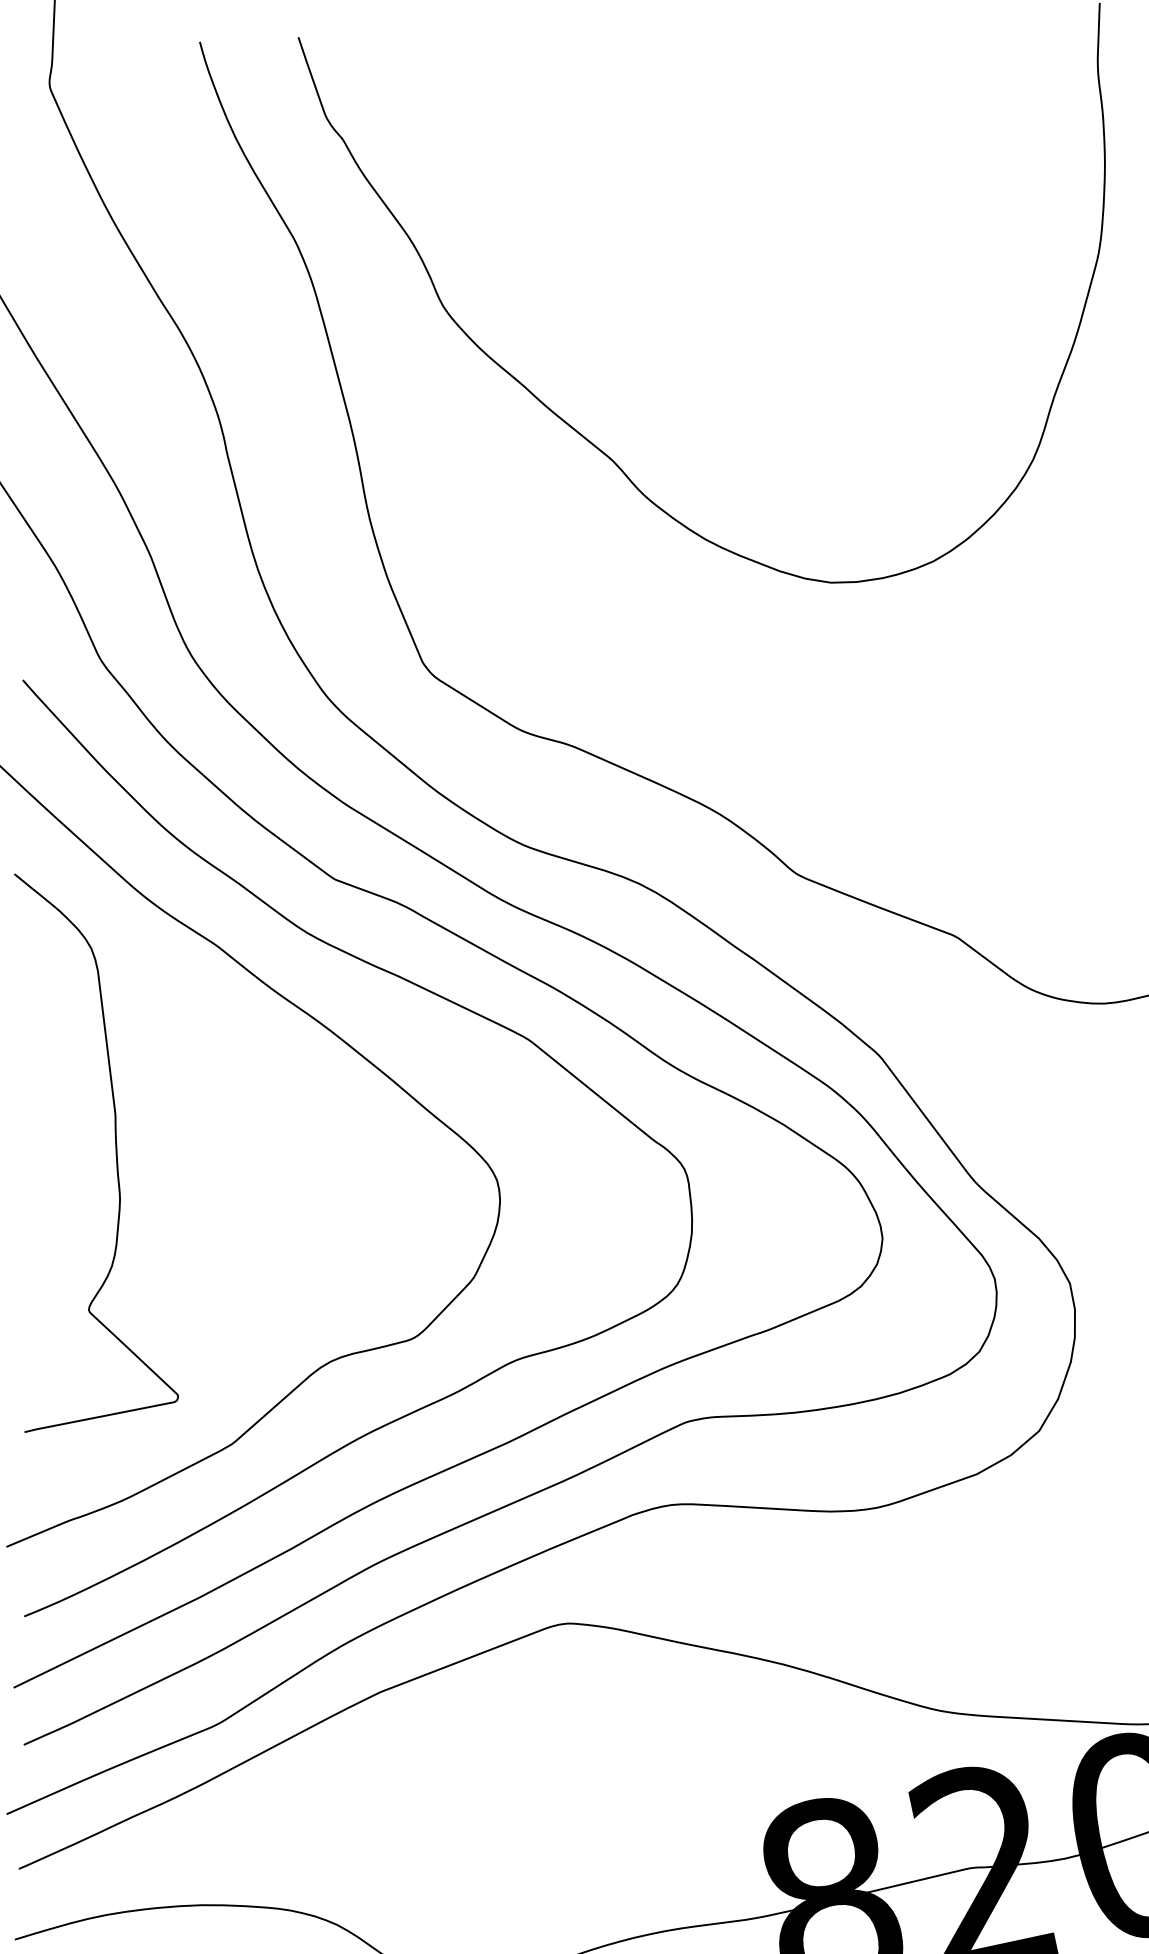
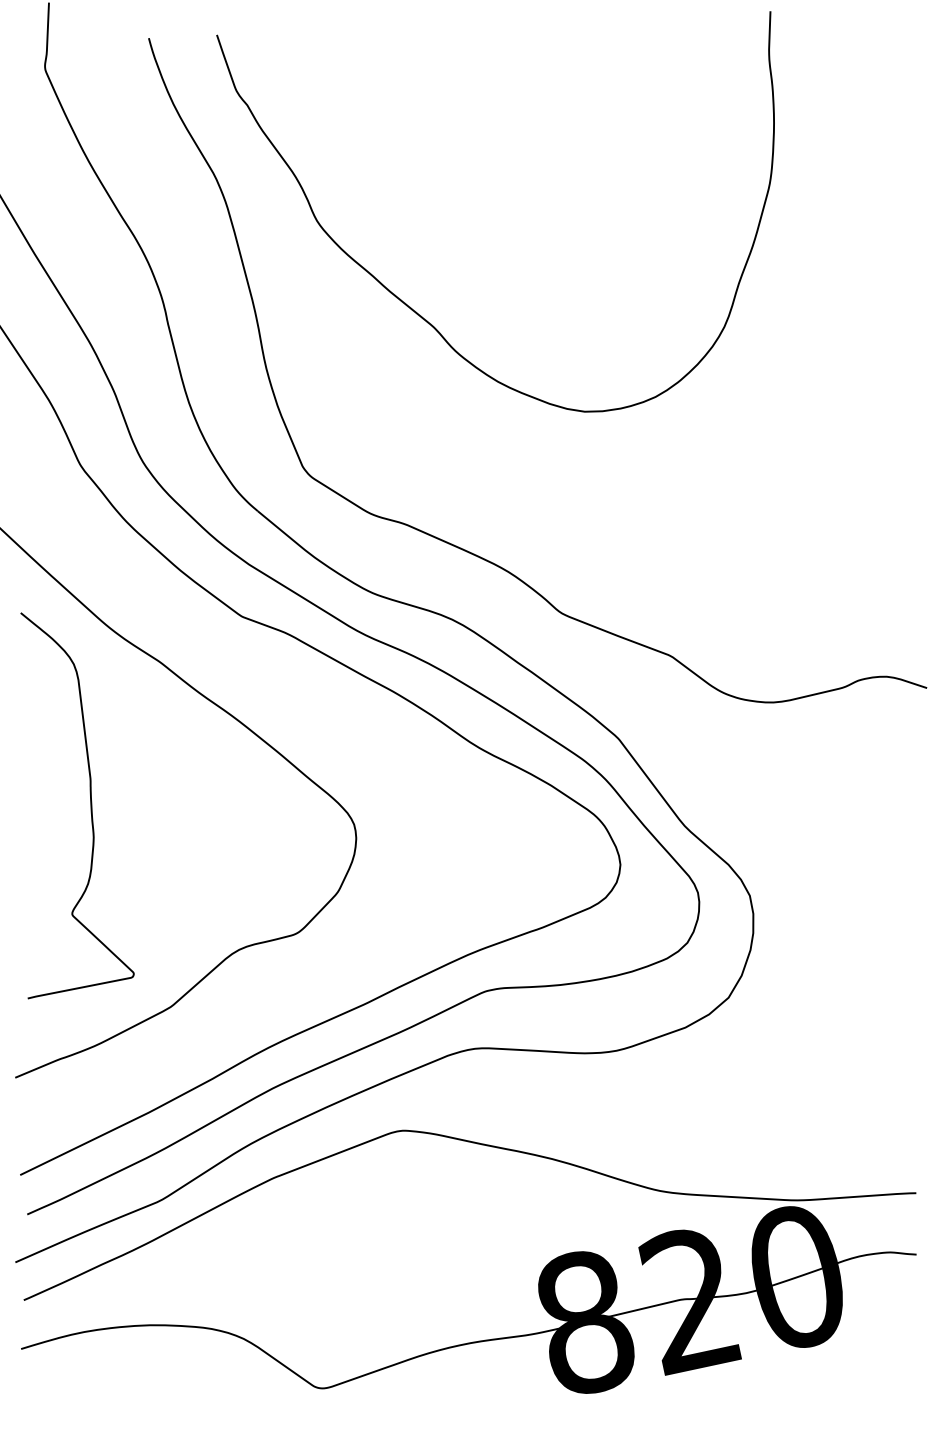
curve: (433, 994) -> (310, 696), removed

